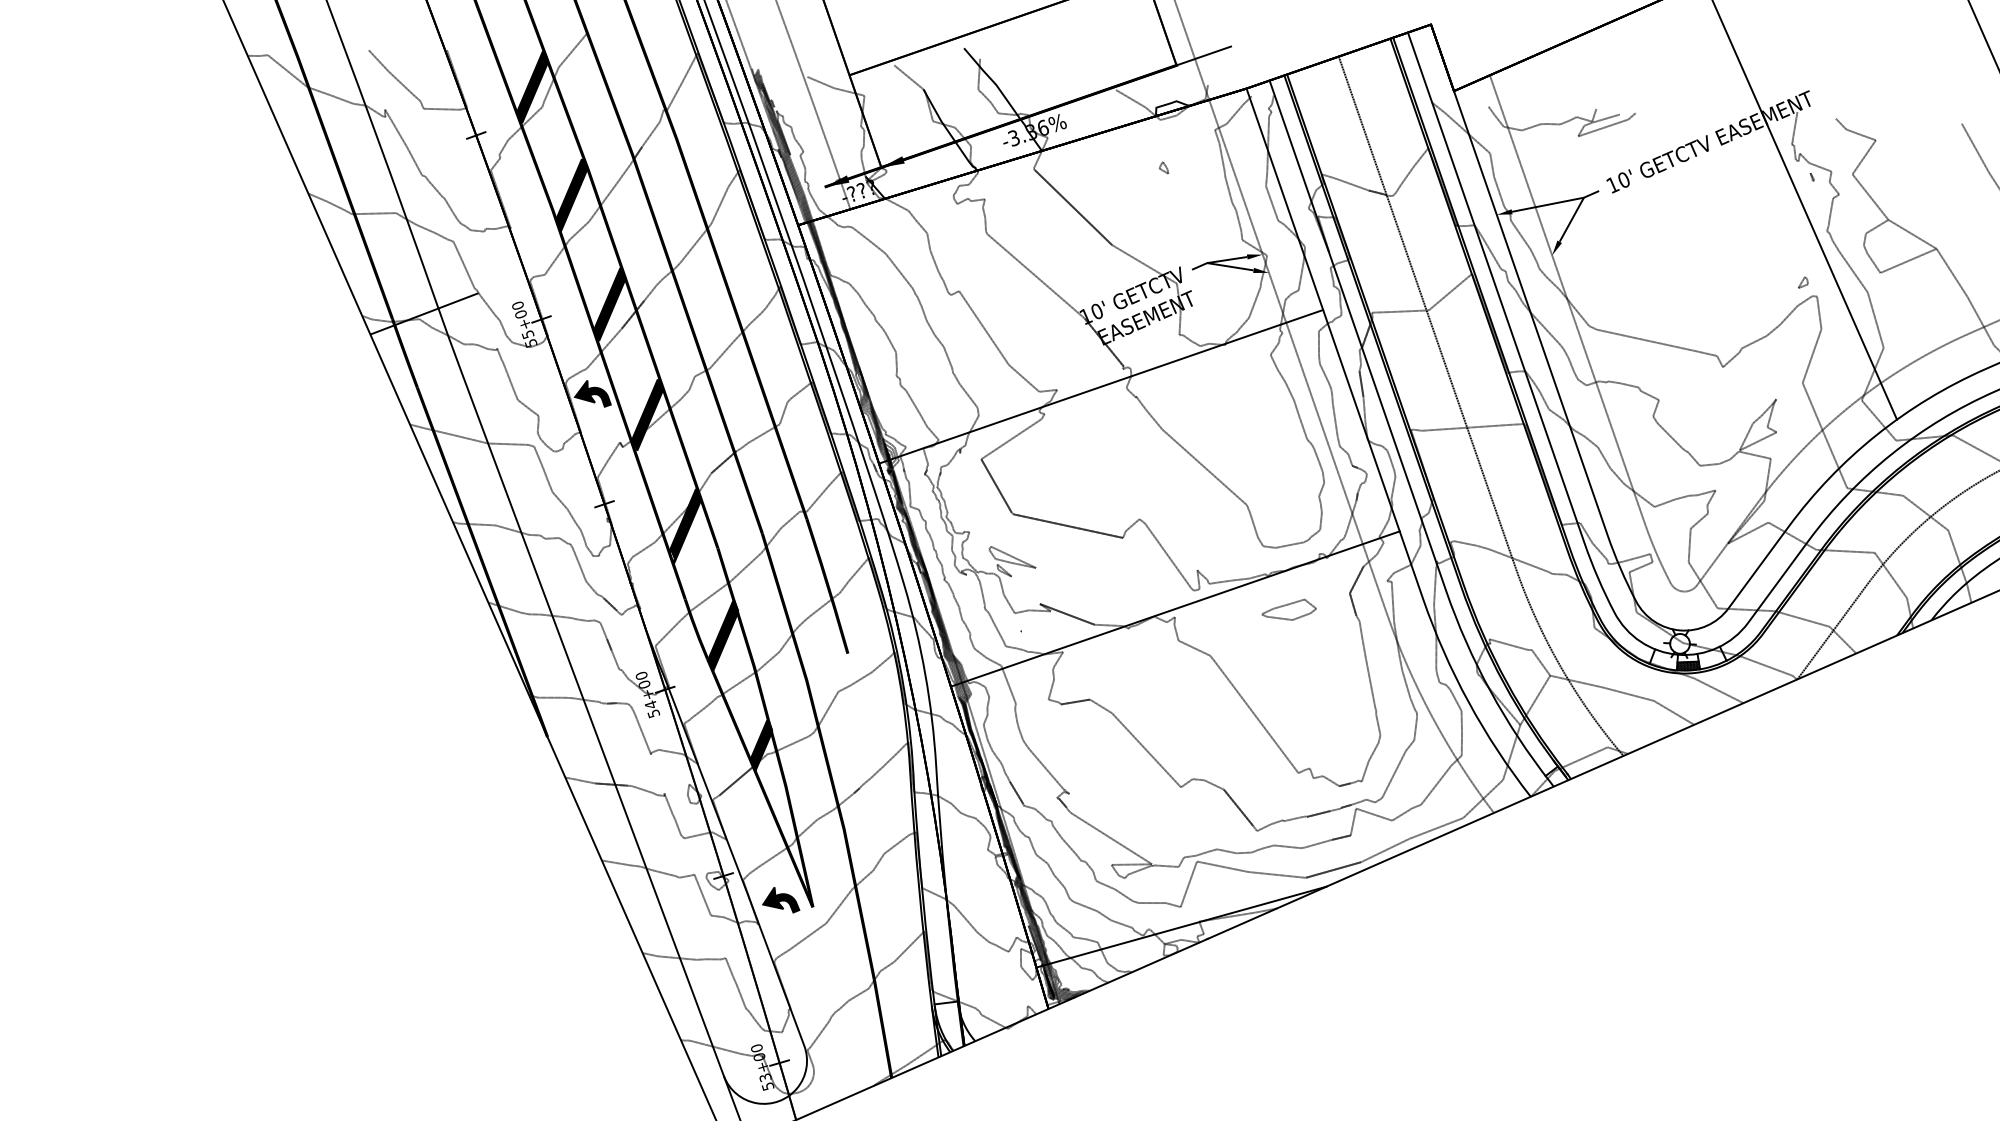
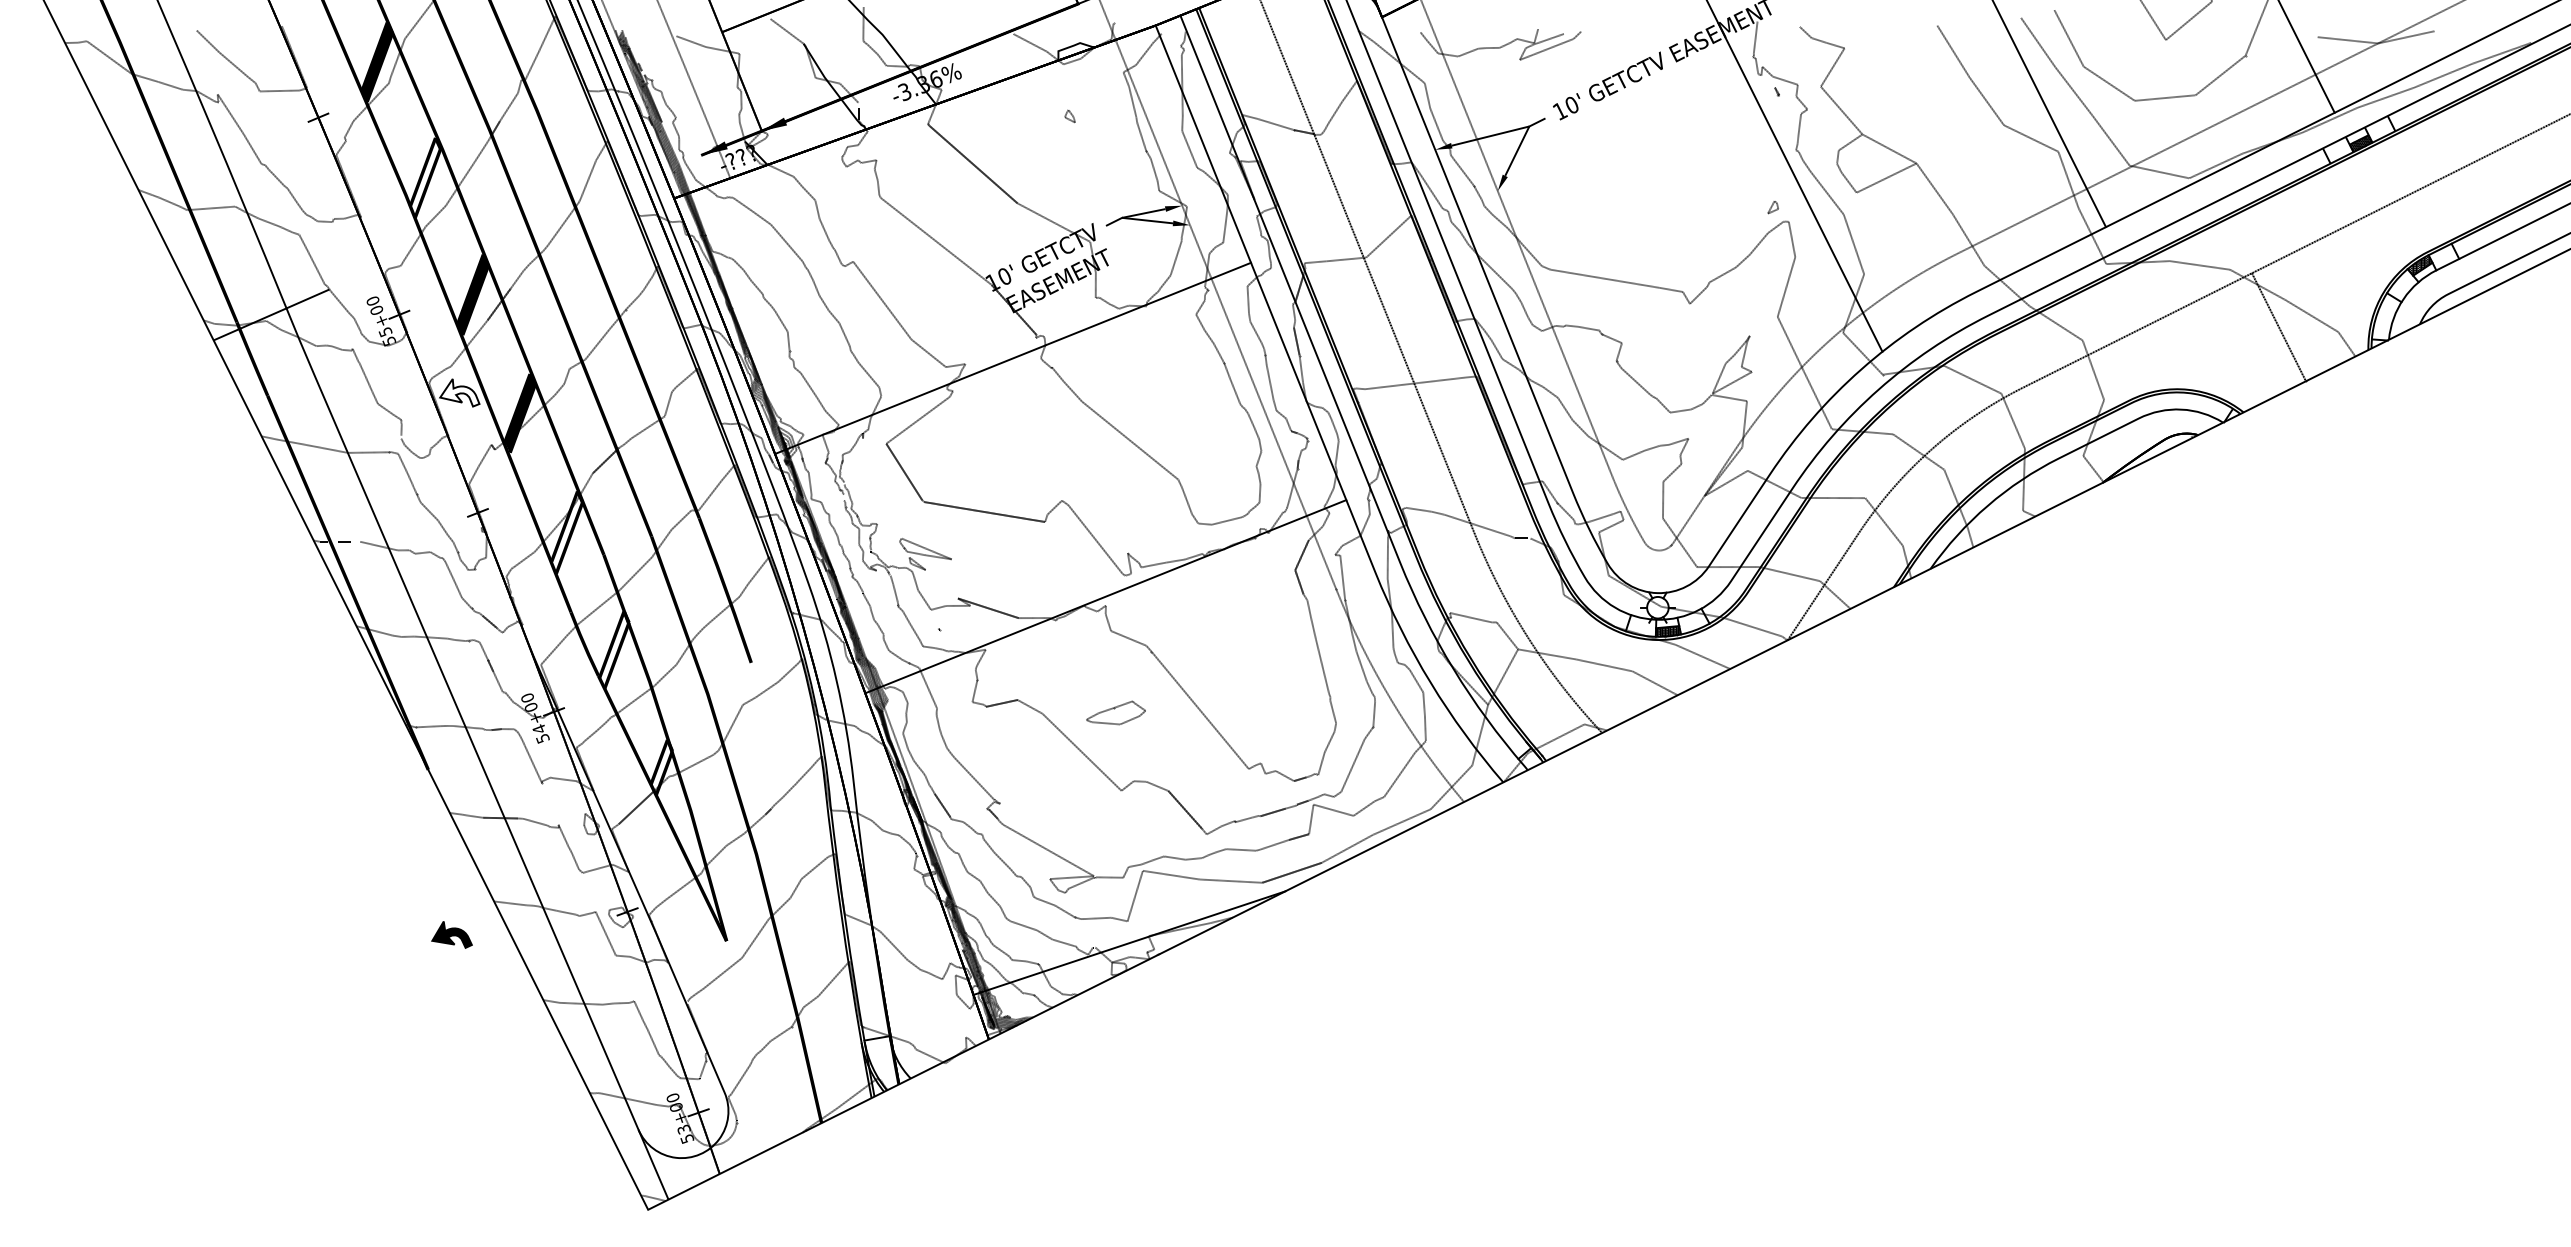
hatch: (571, 194) -> (425, 177), removed
fill: (593, 393) -> (459, 392), removed
hatch: (685, 524) -> (567, 530), removed
part: (1288, 608) -> (1115, 712), moved
hatch: (722, 636) -> (613, 650), removed
hatch: (761, 745) -> (661, 767), removed
part: (781, 899) -> (451, 934), moved

